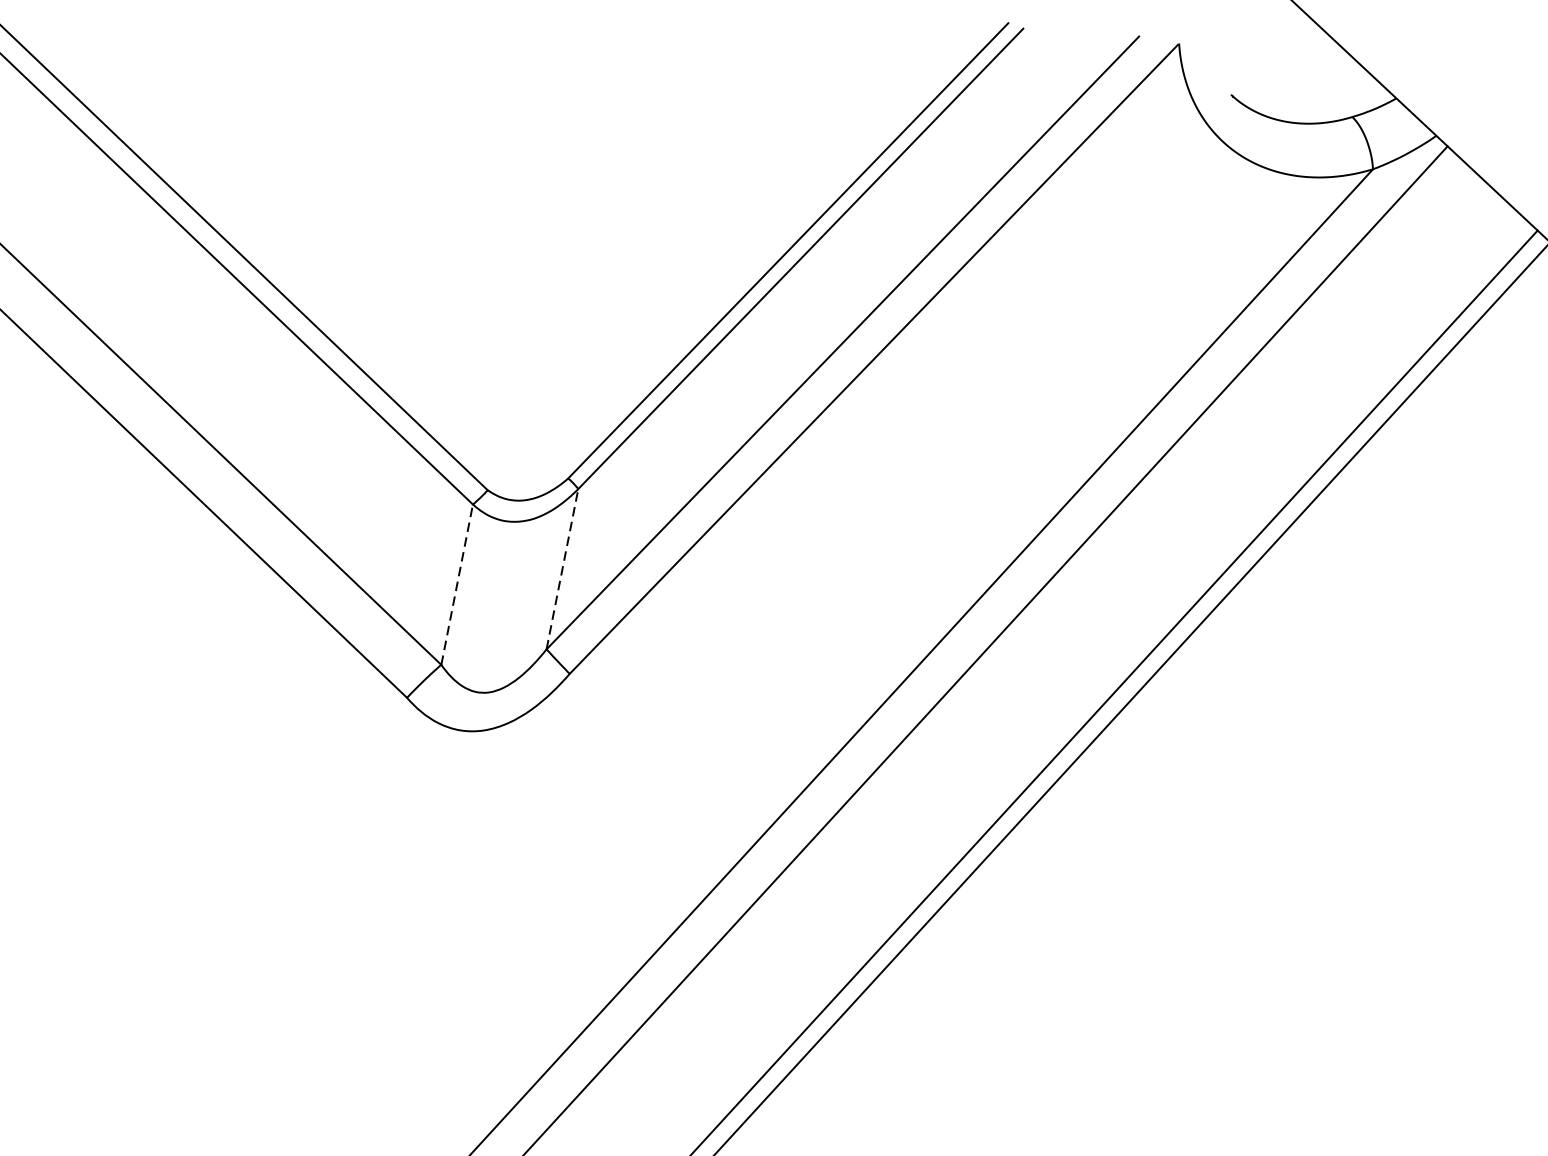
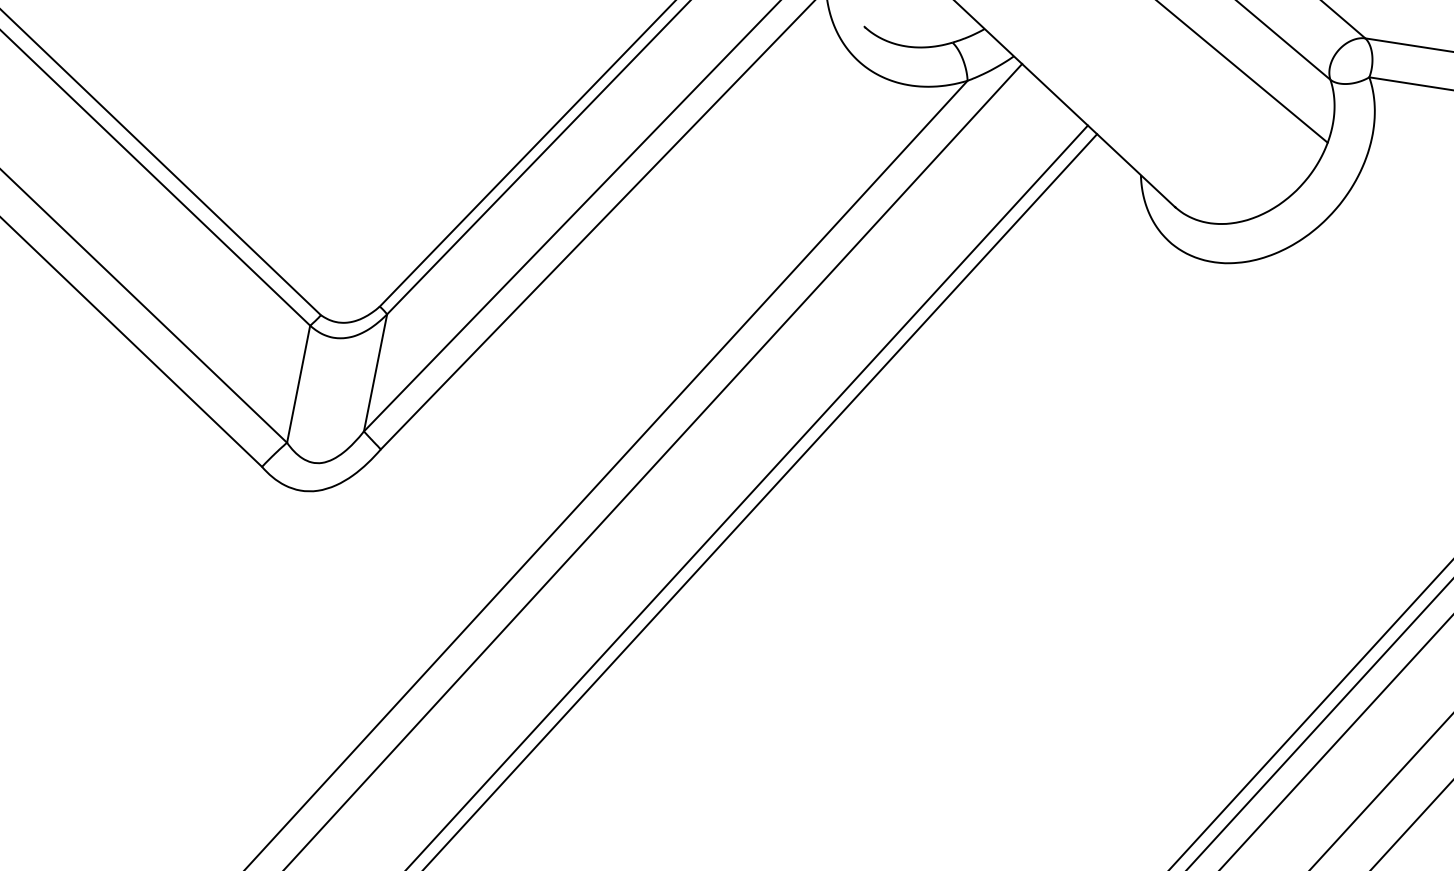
line: (562, 568) -> (375, 372), dashed -> solid
line: (456, 585) -> (298, 384), dashed -> solid

